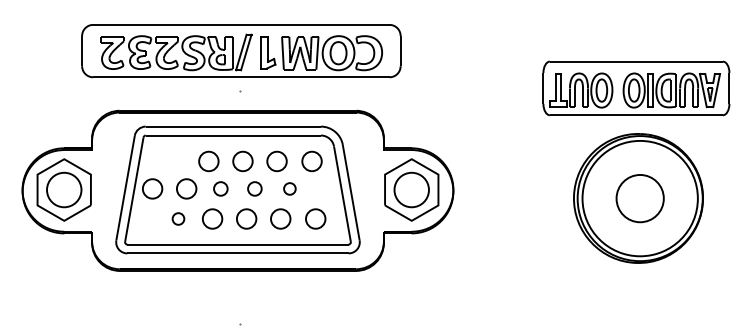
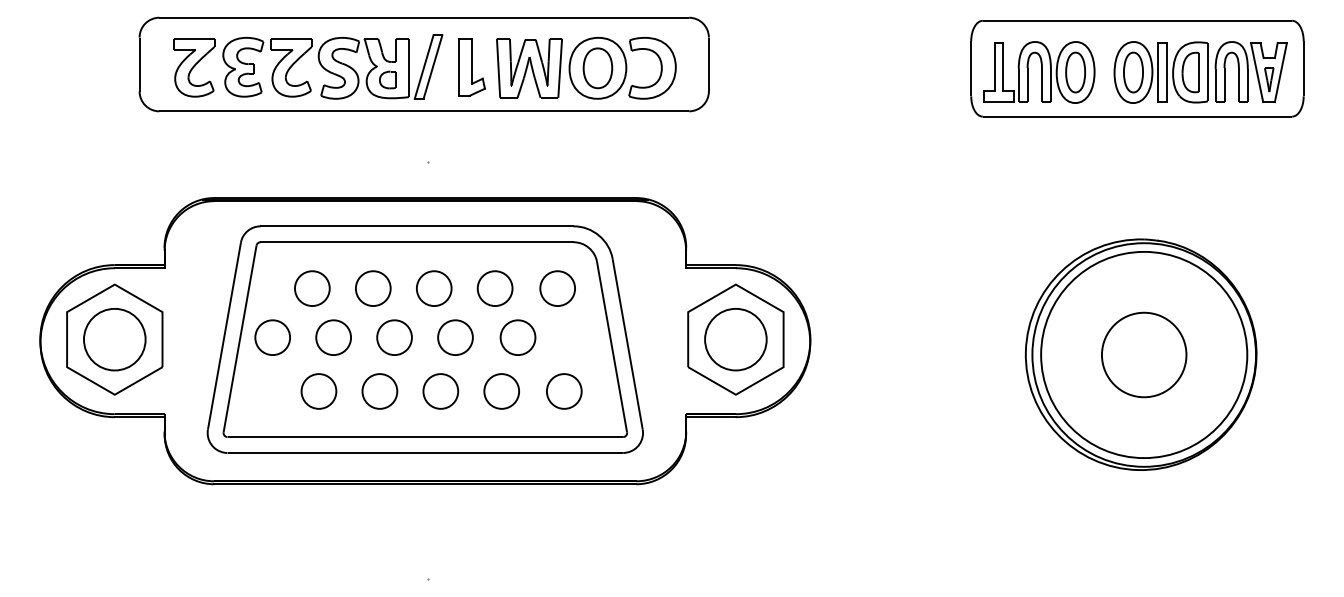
part: (241, 51) -> (424, 65), moved
part: (636, 88) -> (1137, 68), moved
part: (174, 161) -> (311, 288), added
part: (220, 188) -> (394, 336), size x1.43
part: (254, 188) -> (454, 336), size x1.43
part: (289, 188) -> (517, 336), size x1.67
part: (178, 218) -> (319, 390), size x1.67

